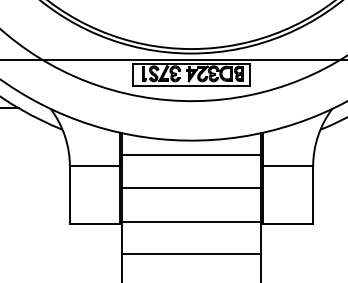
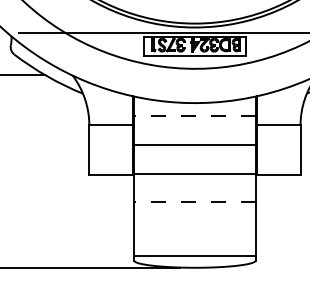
line: (191, 154) -> (194, 115), solid -> dashed
line: (191, 253) -> (194, 201), solid -> dashed

